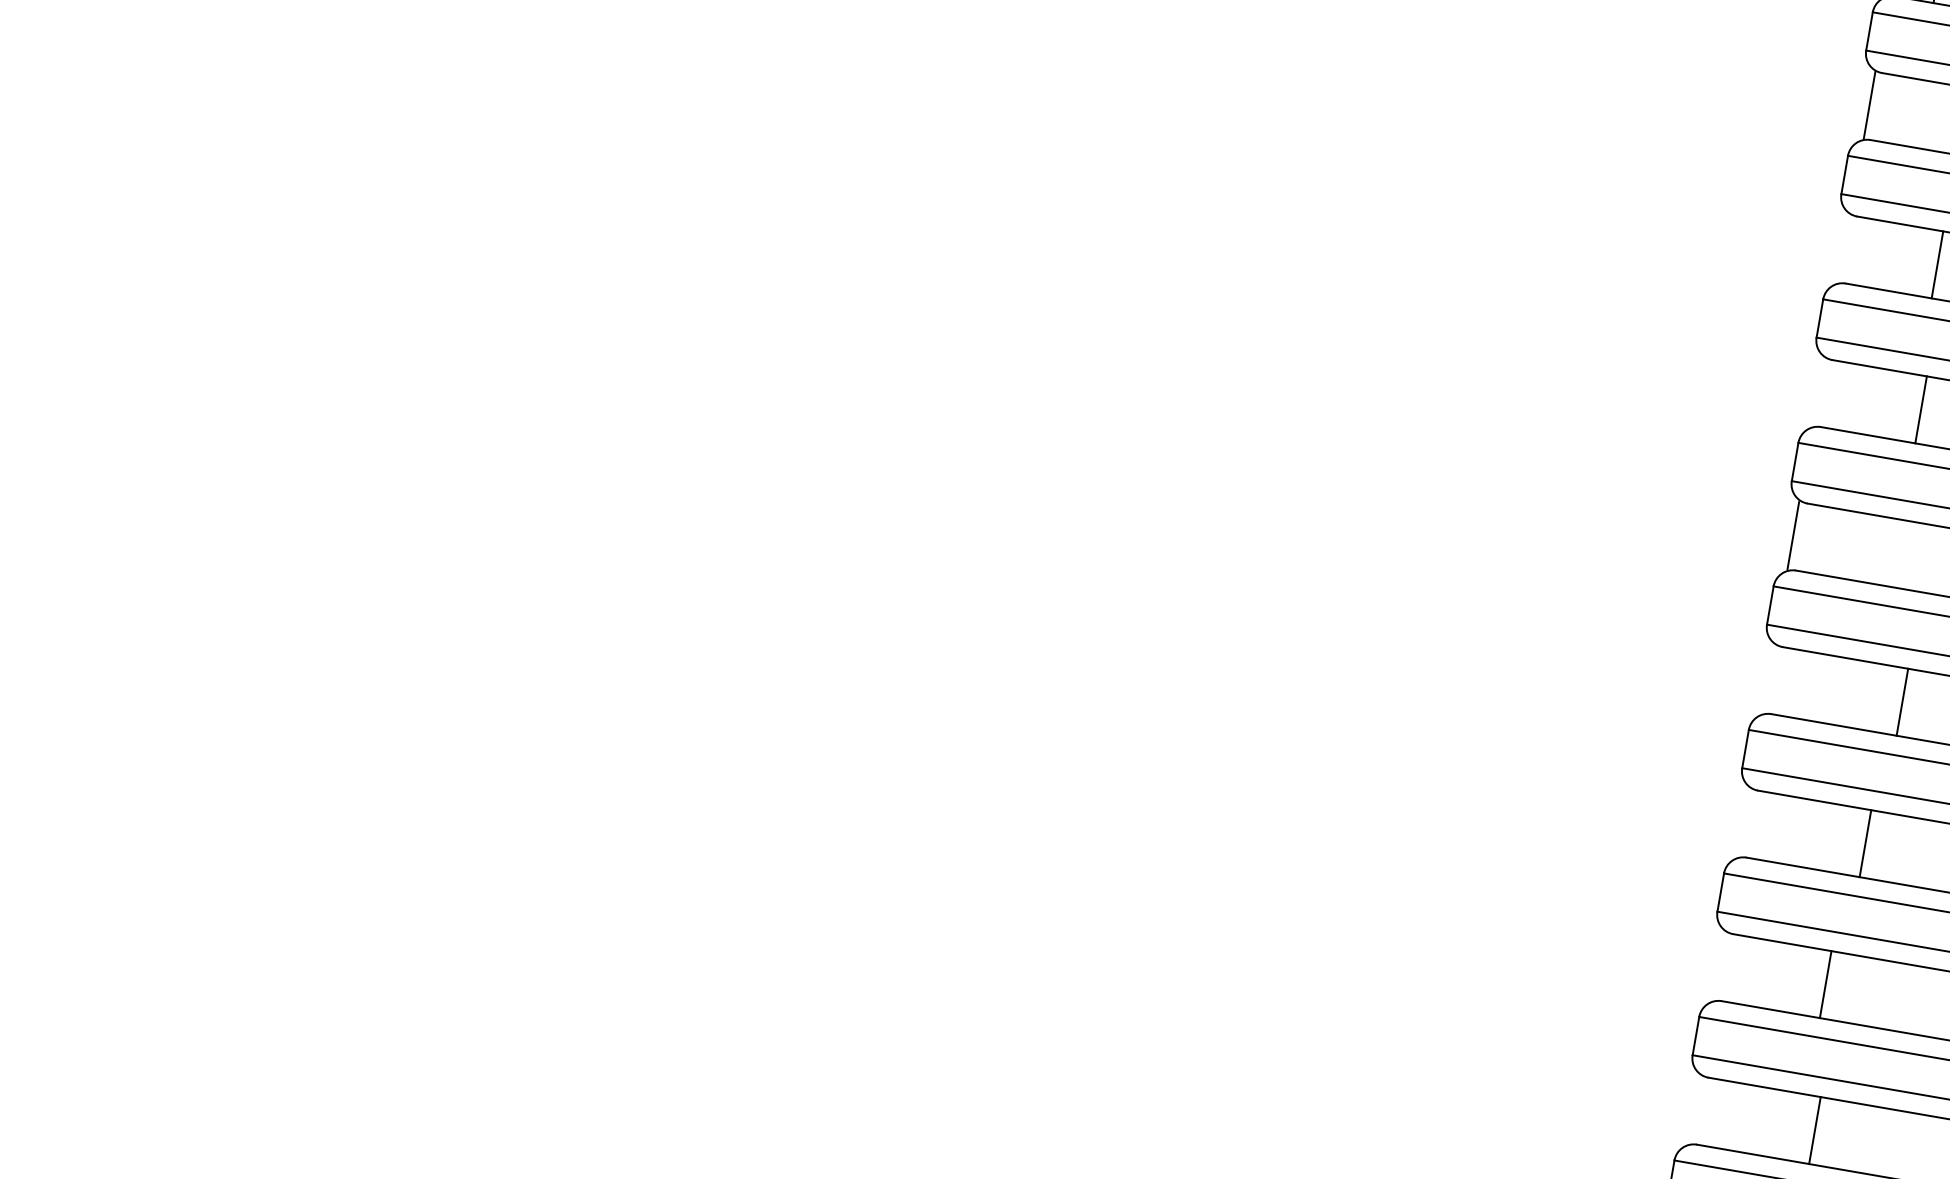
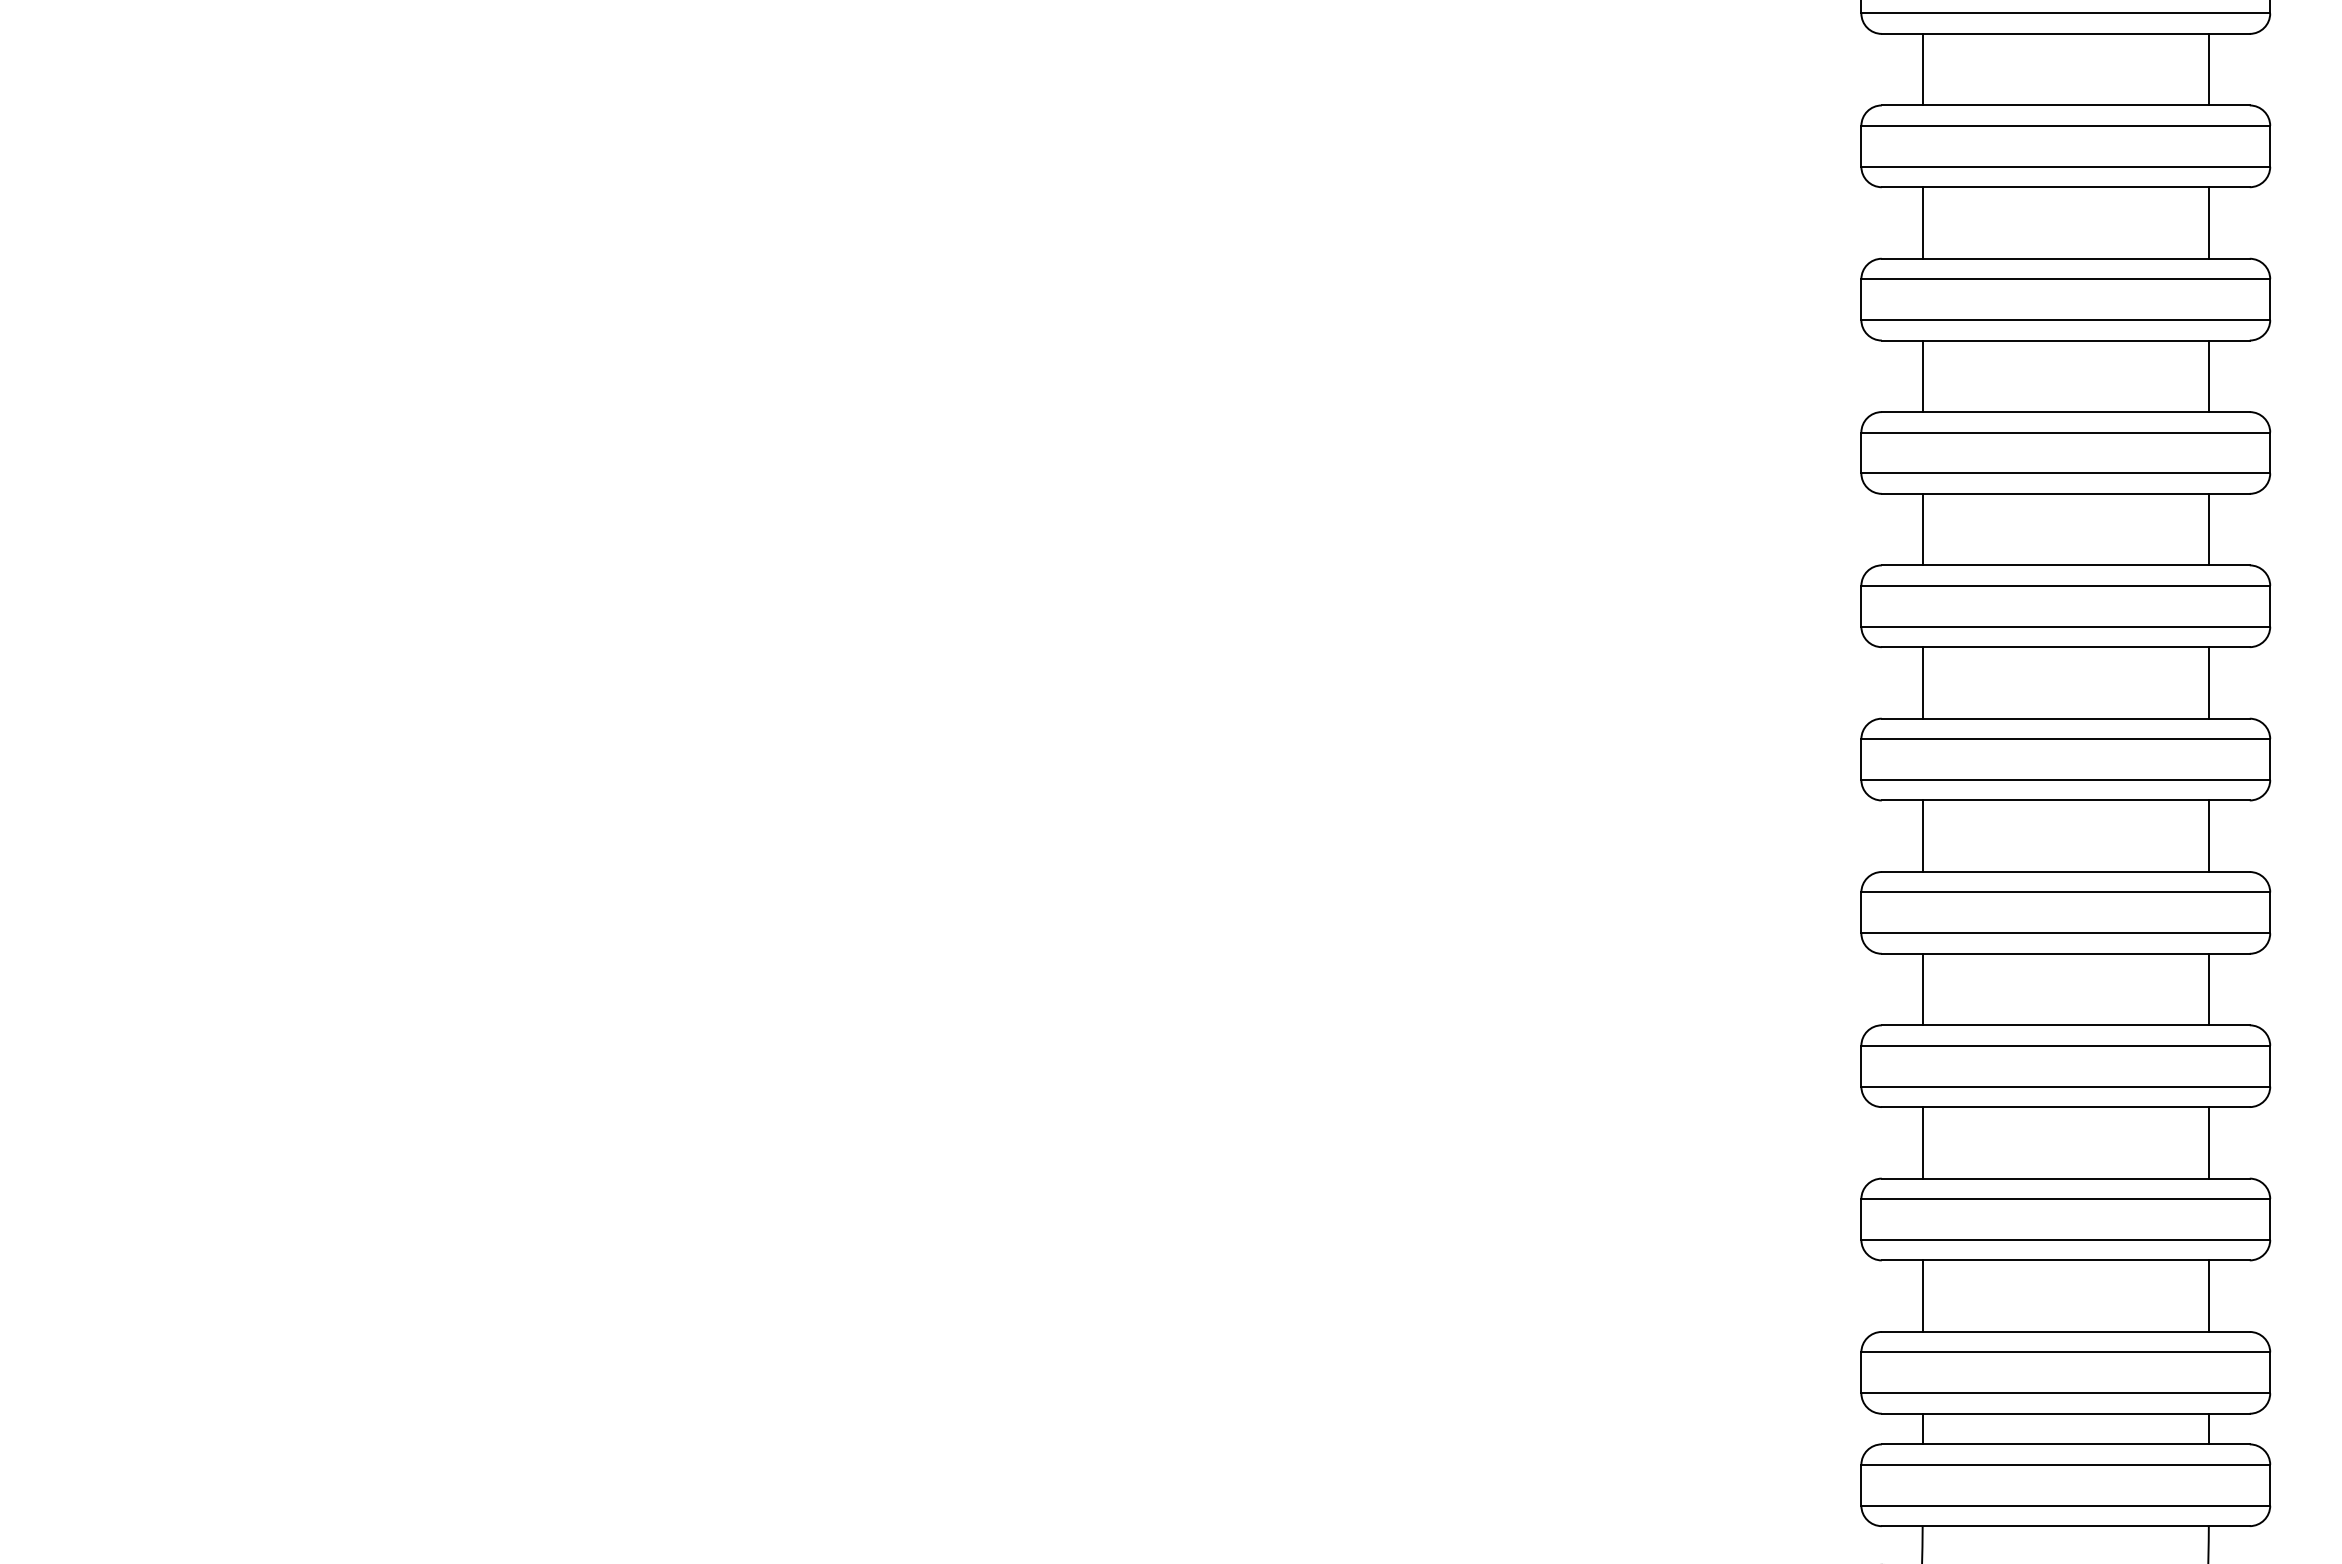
line: (1869, 105) -> (1922, 69), moved
line: (1937, 264) -> (1922, 222), moved
line: (1920, 410) -> (1922, 376), moved
line: (1793, 535) -> (1922, 529), moved
line: (1902, 701) -> (1922, 682), moved
line: (1865, 843) -> (1922, 836), moved
line: (1825, 984) -> (1922, 989), moved
line: (1814, 1130) -> (1922, 1142), moved

